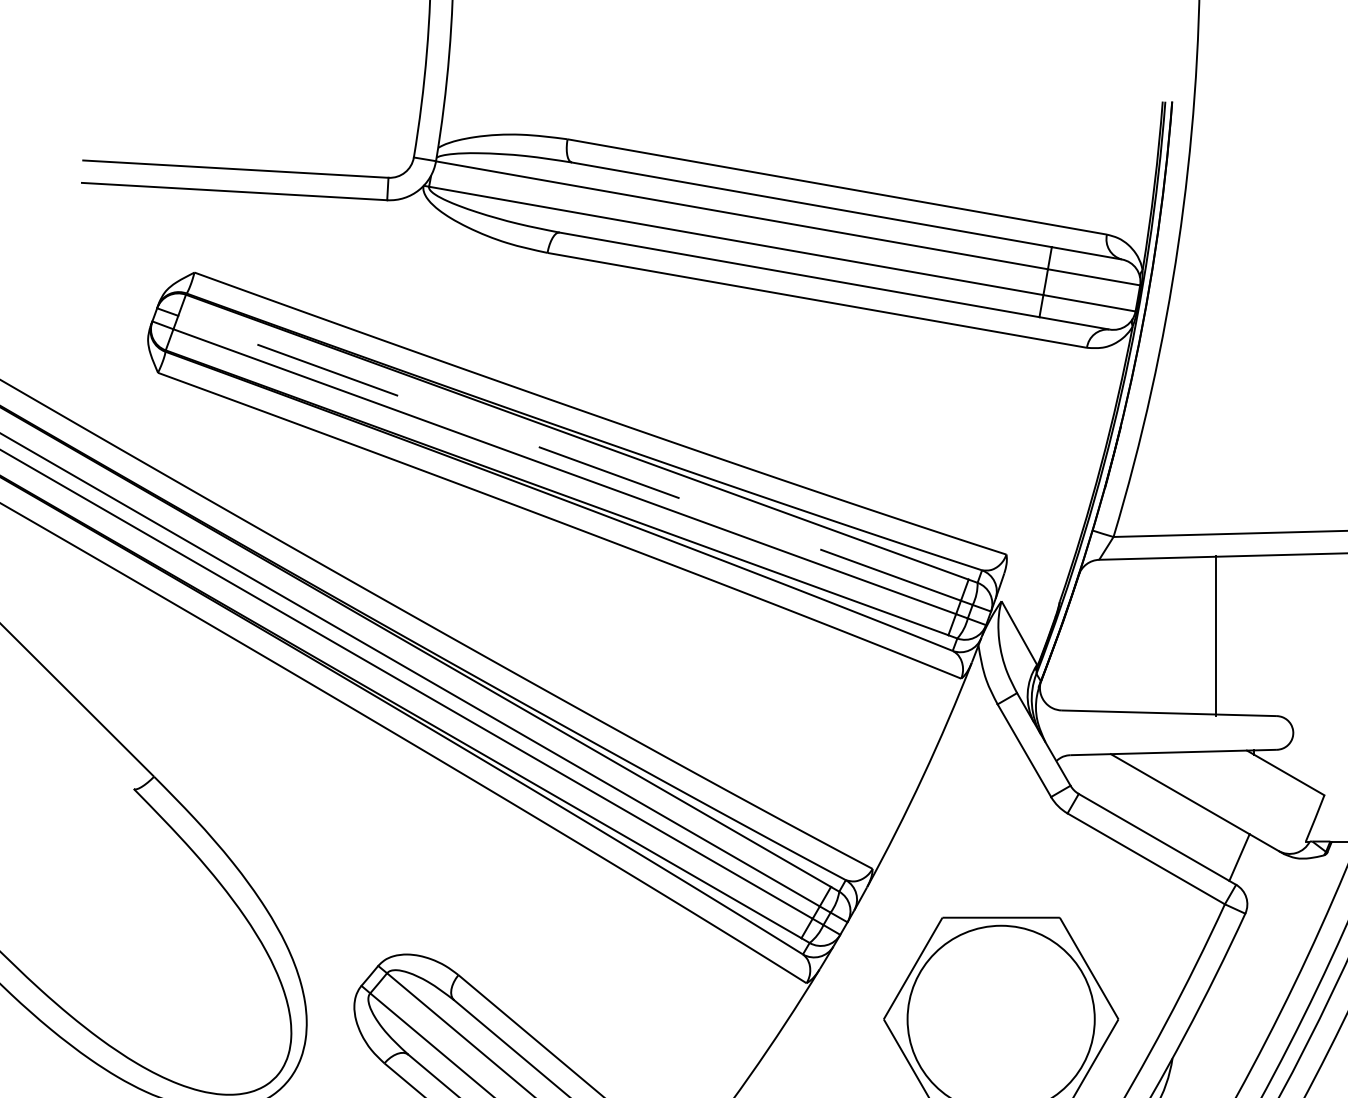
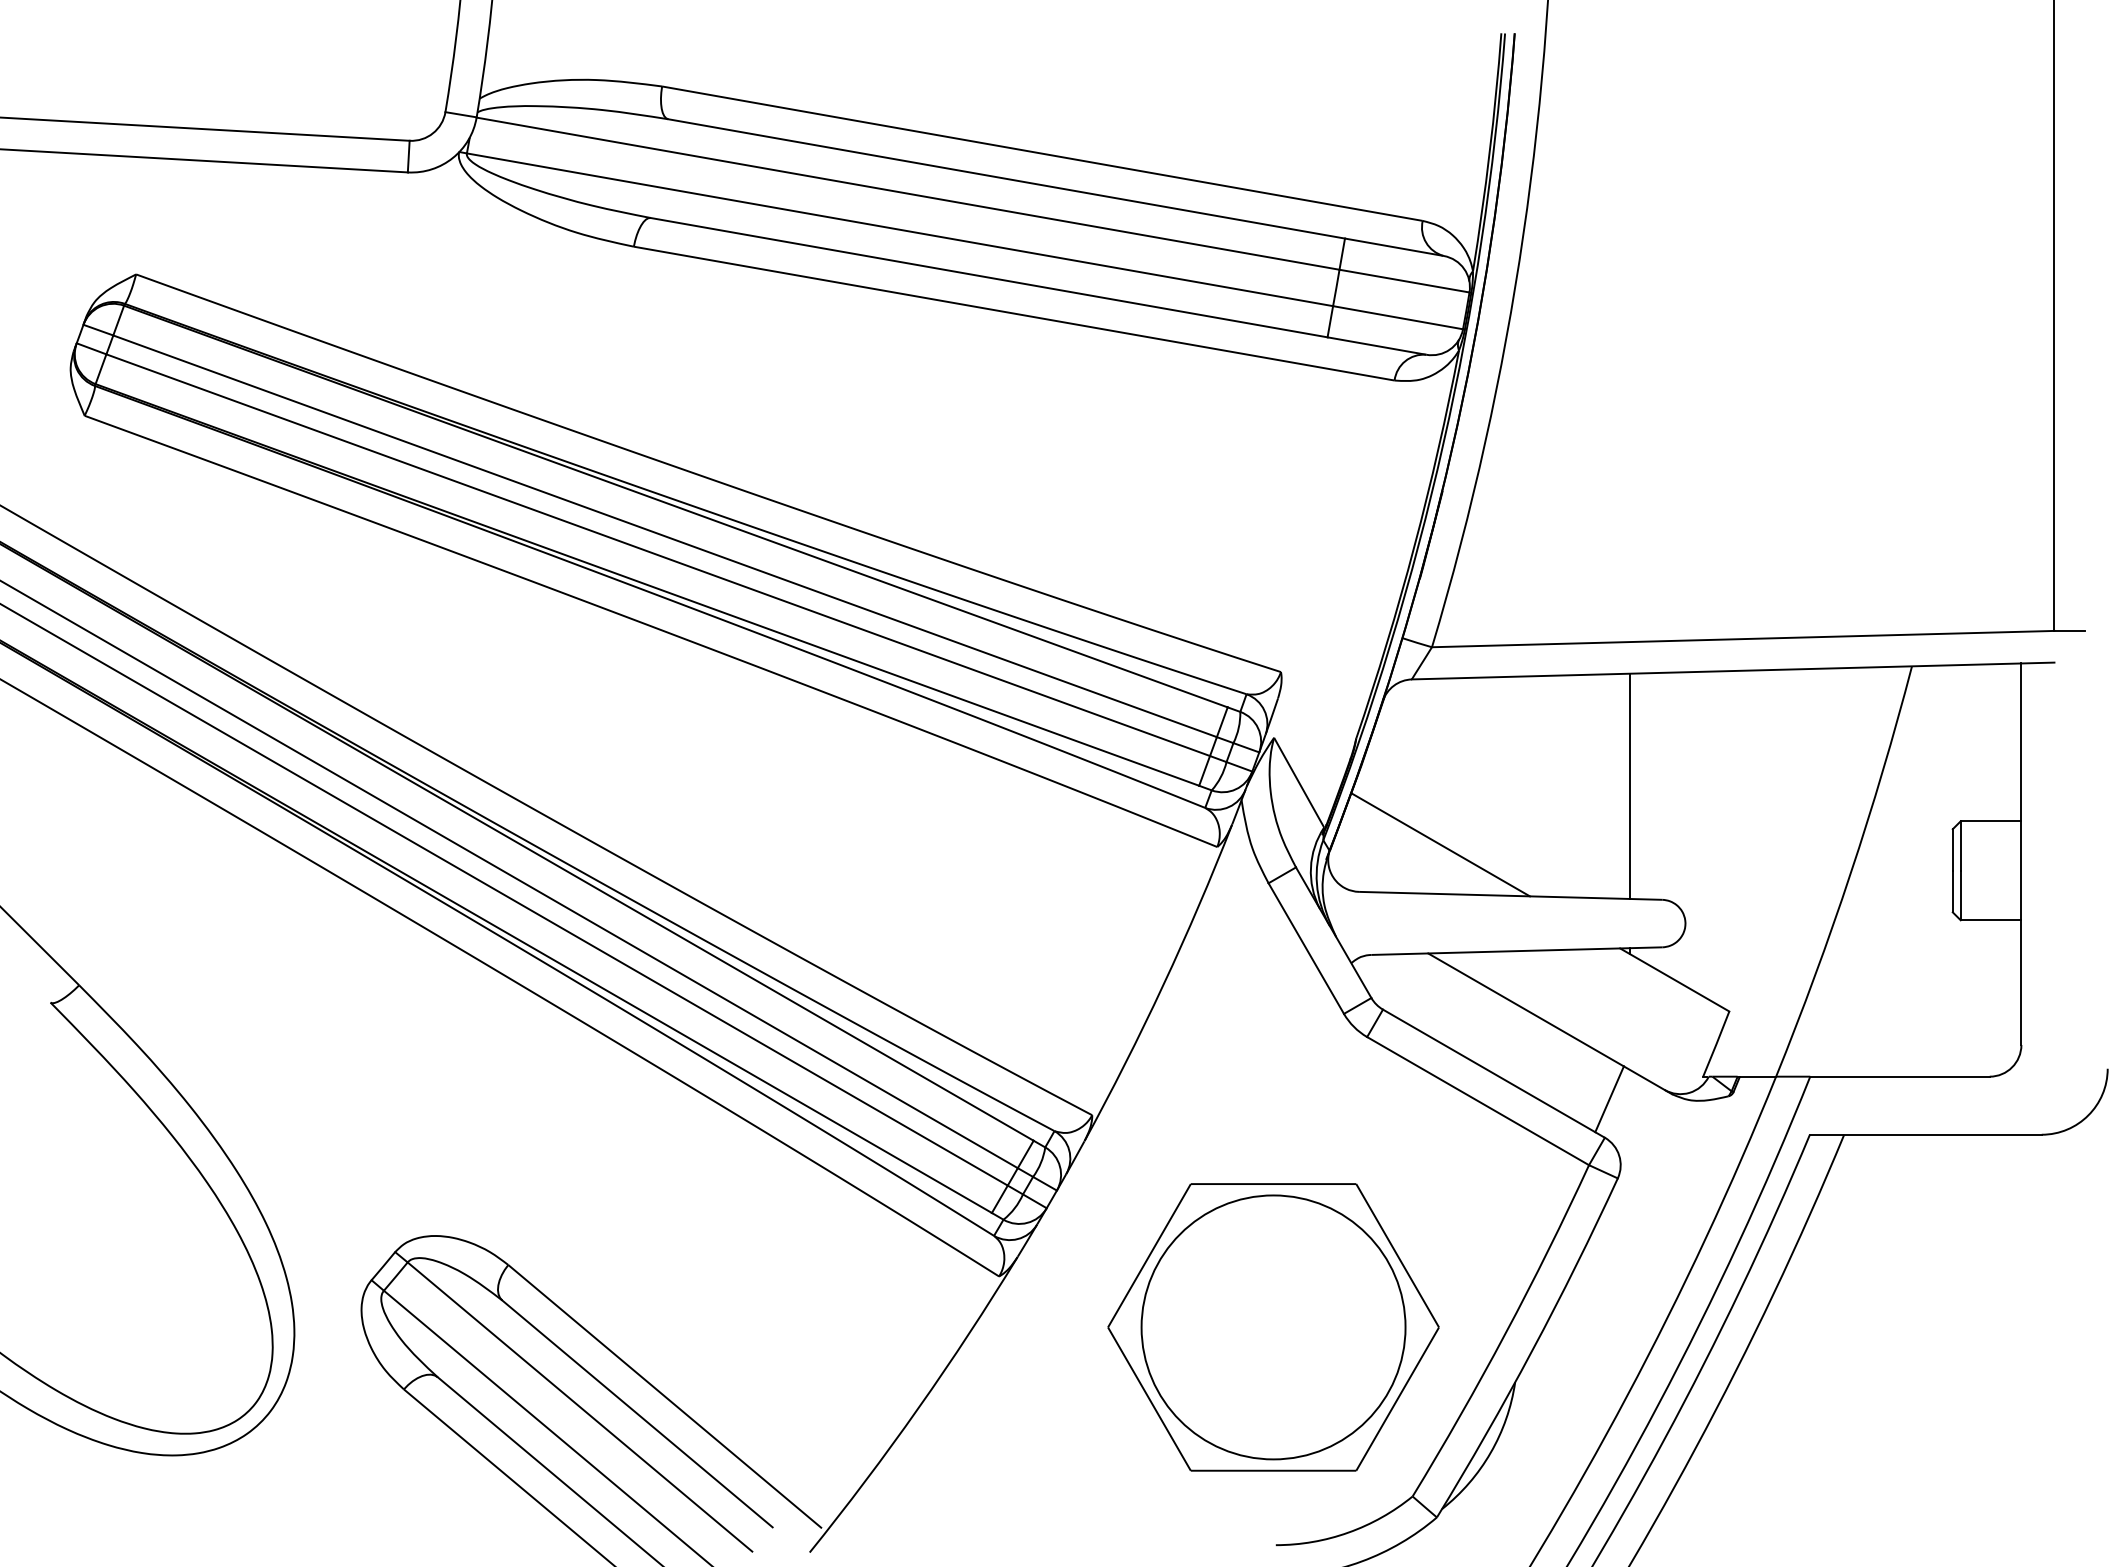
line: (569, 458) -> (664, 536), dashed -> solid
line: (1215, 635) -> (1629, 785), moved
line: (1119, 676) -> (1440, 844), added

